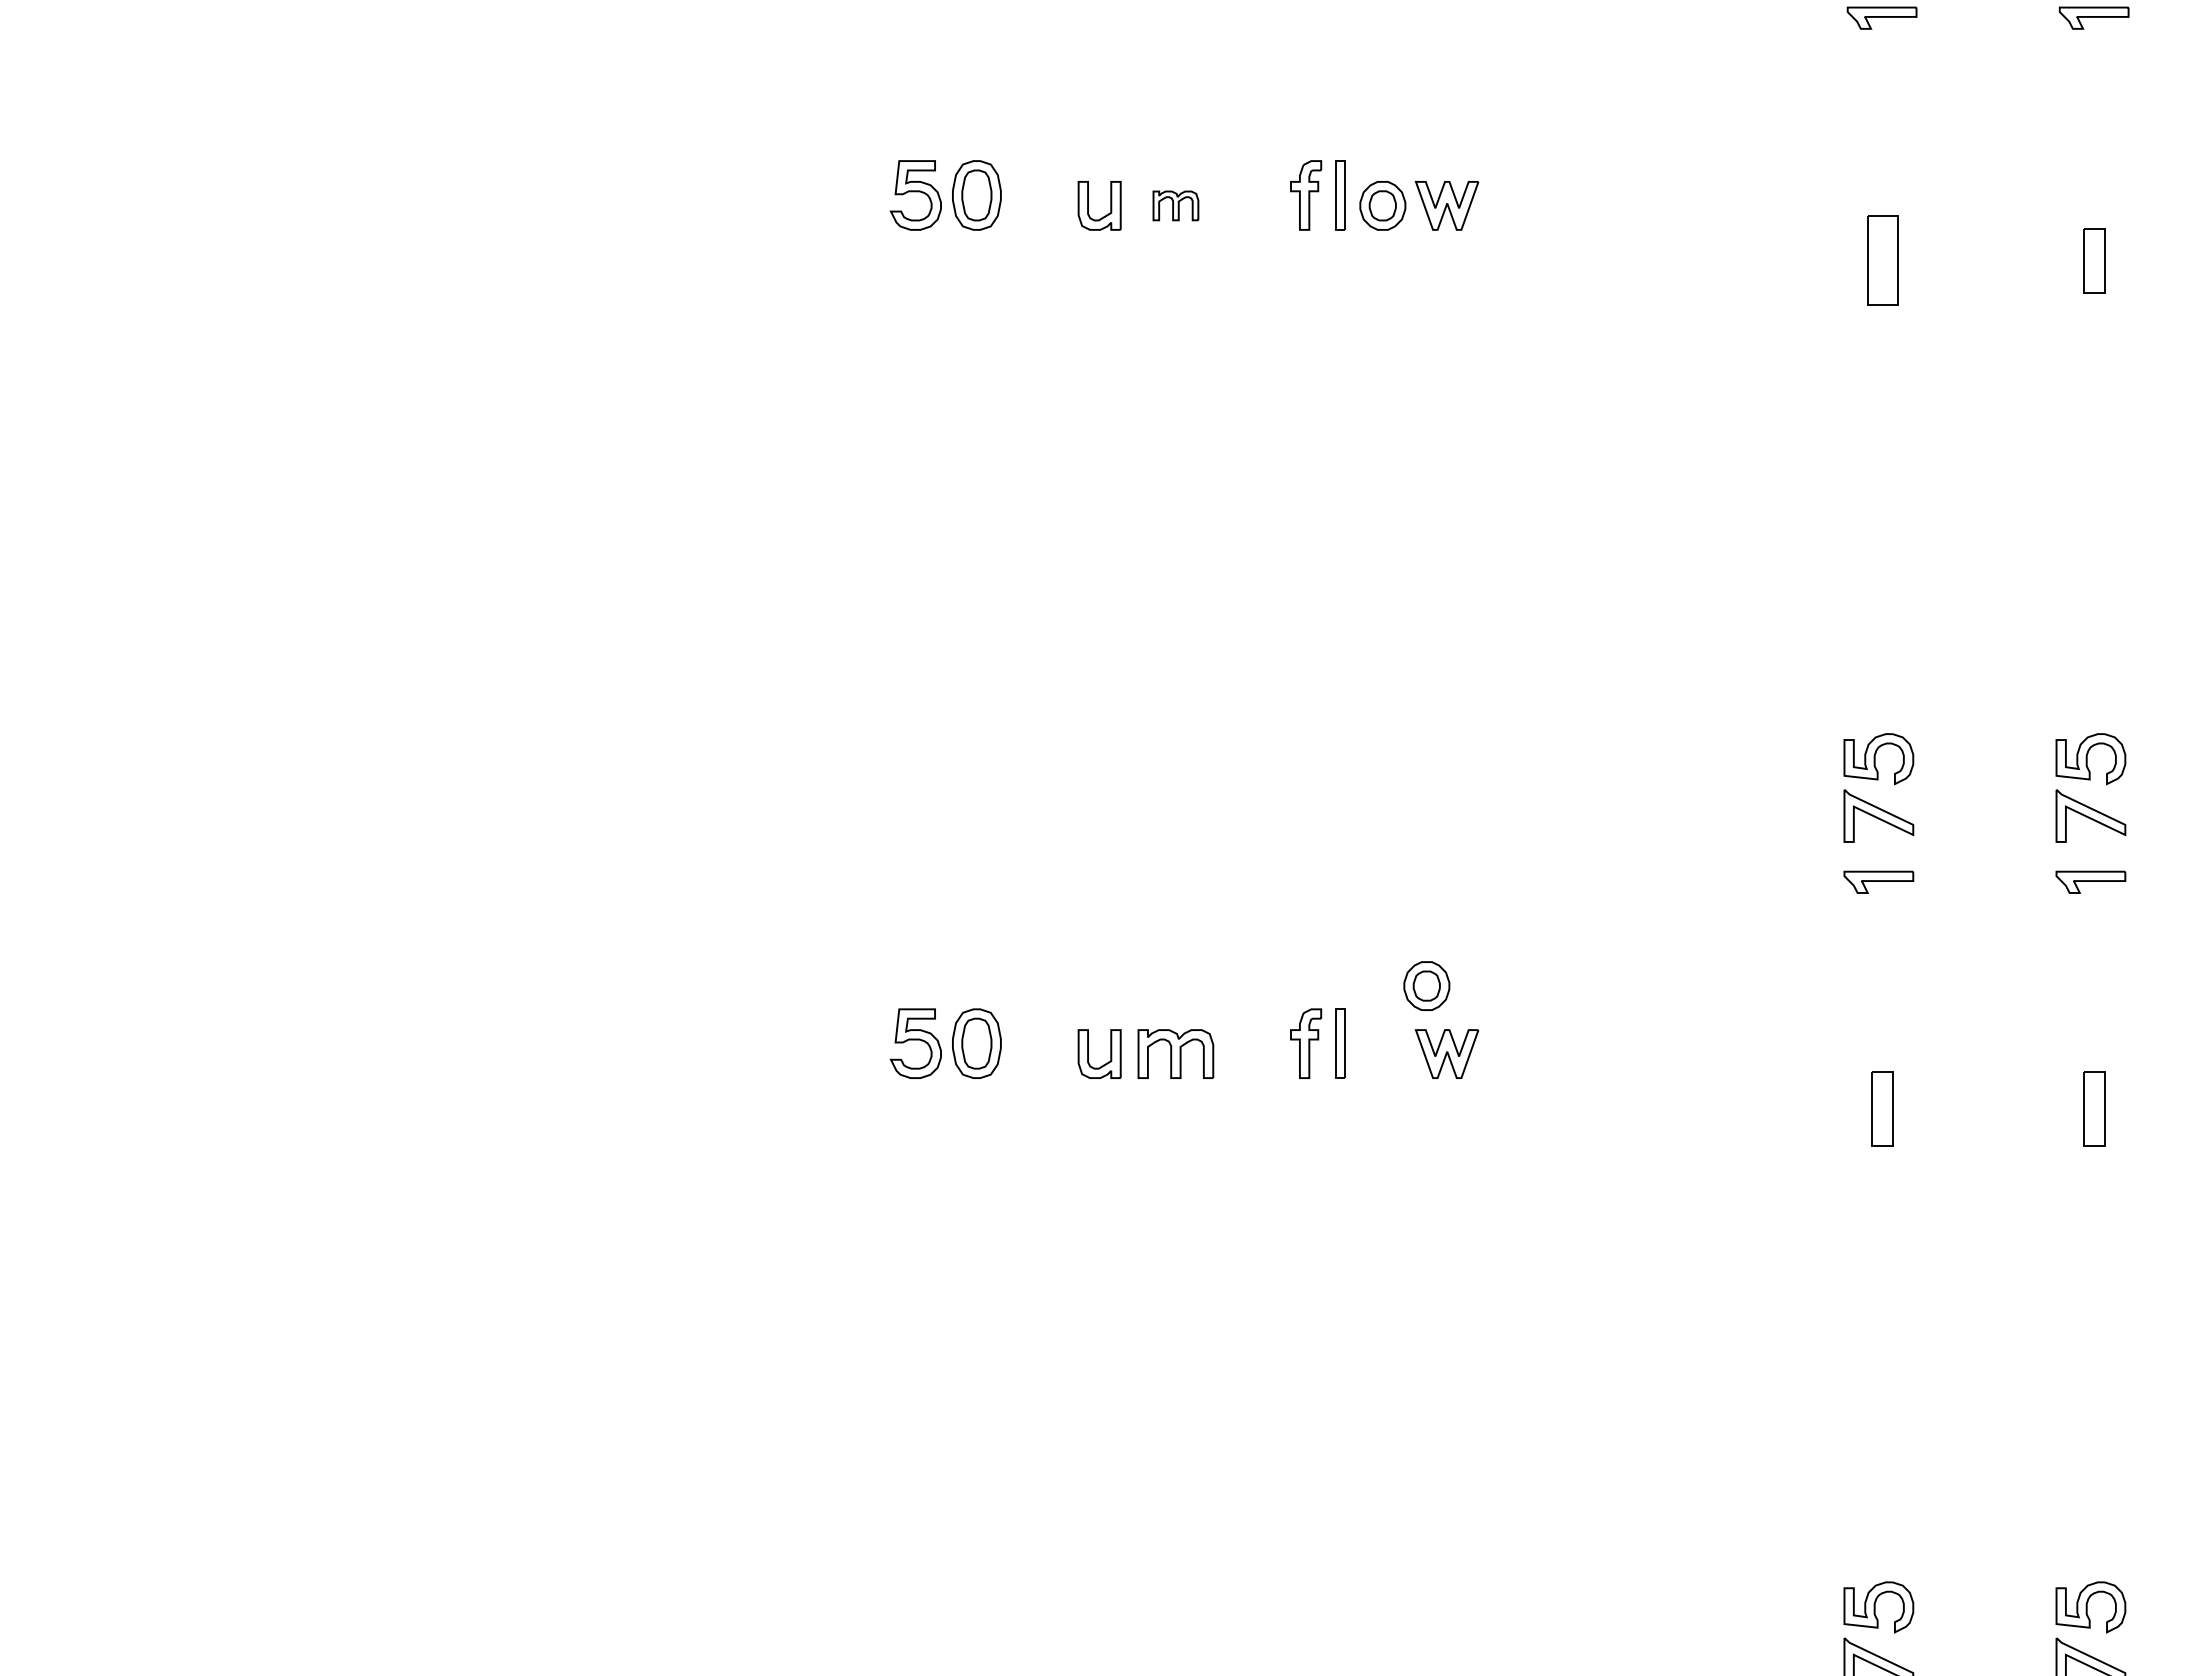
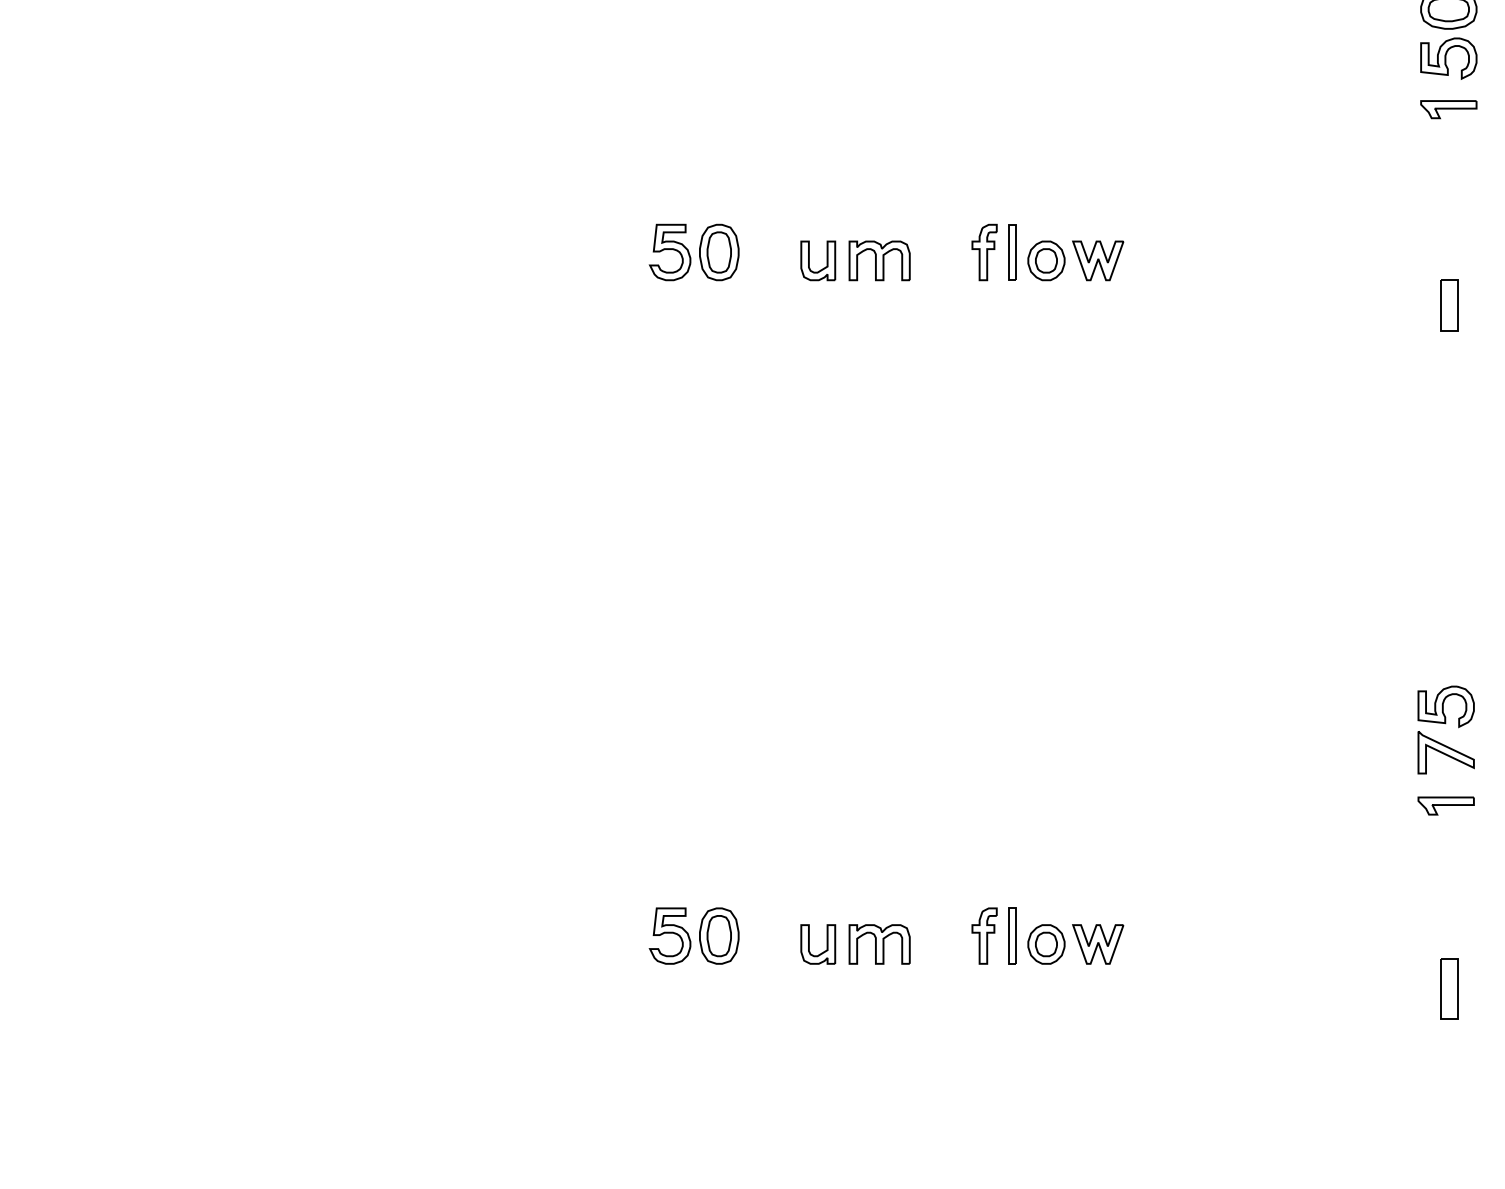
part: (1175, 205) -> (879, 260), size x1.67
part: (1882, 260) -> (1449, 304), size x0.71
part: (1426, 985) -> (1046, 943), moved

